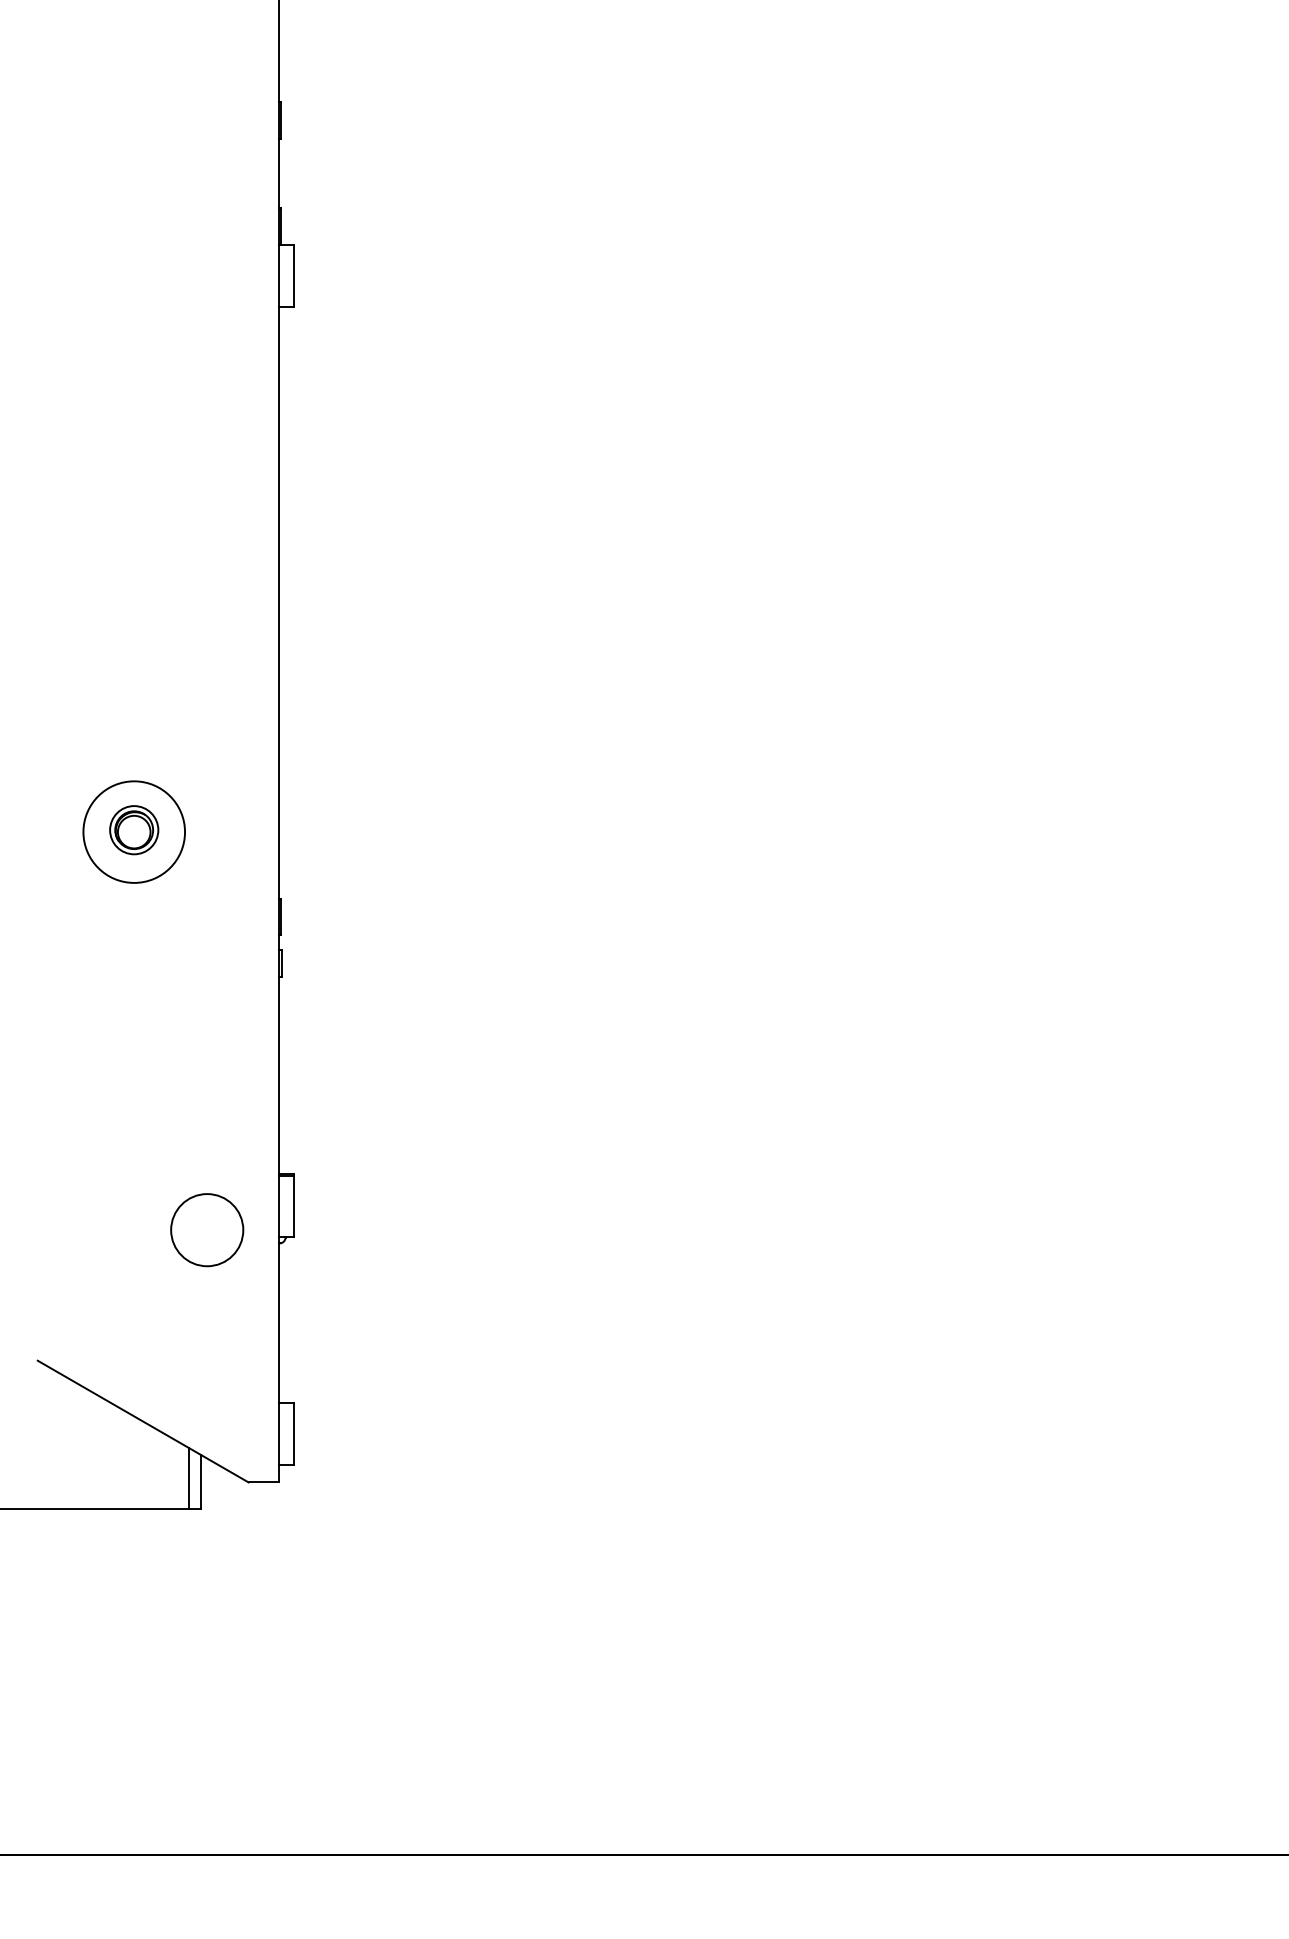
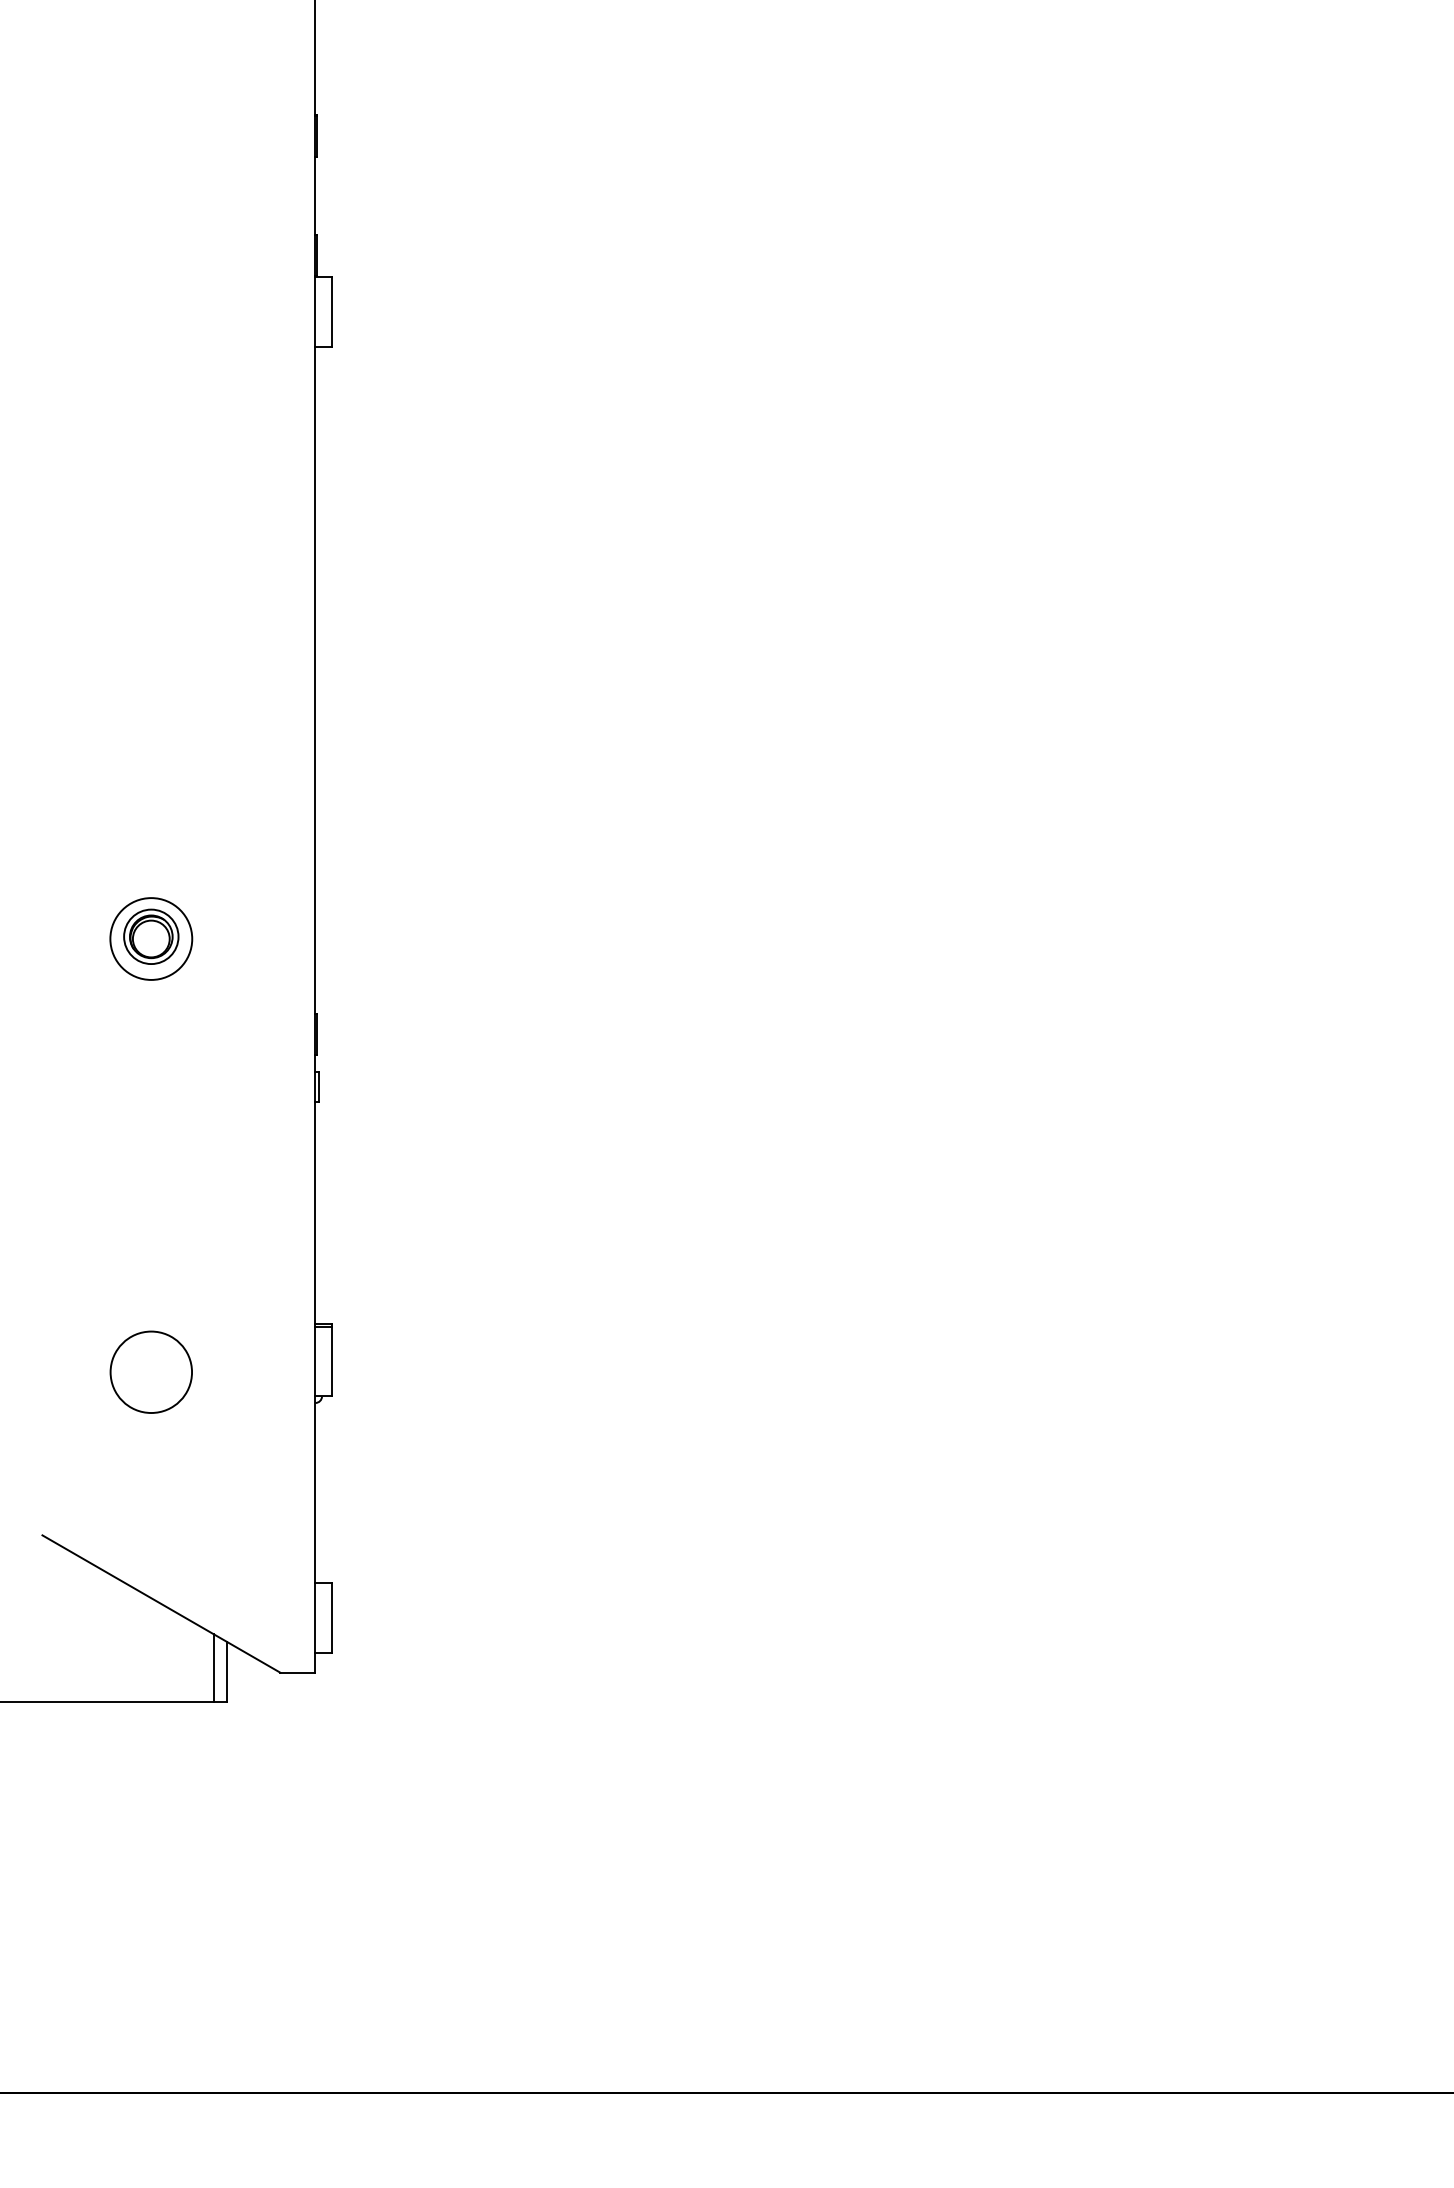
circle: (133, 831) -> (150, 938), size x0.71
circle: (207, 1230) -> (151, 1372), moved

